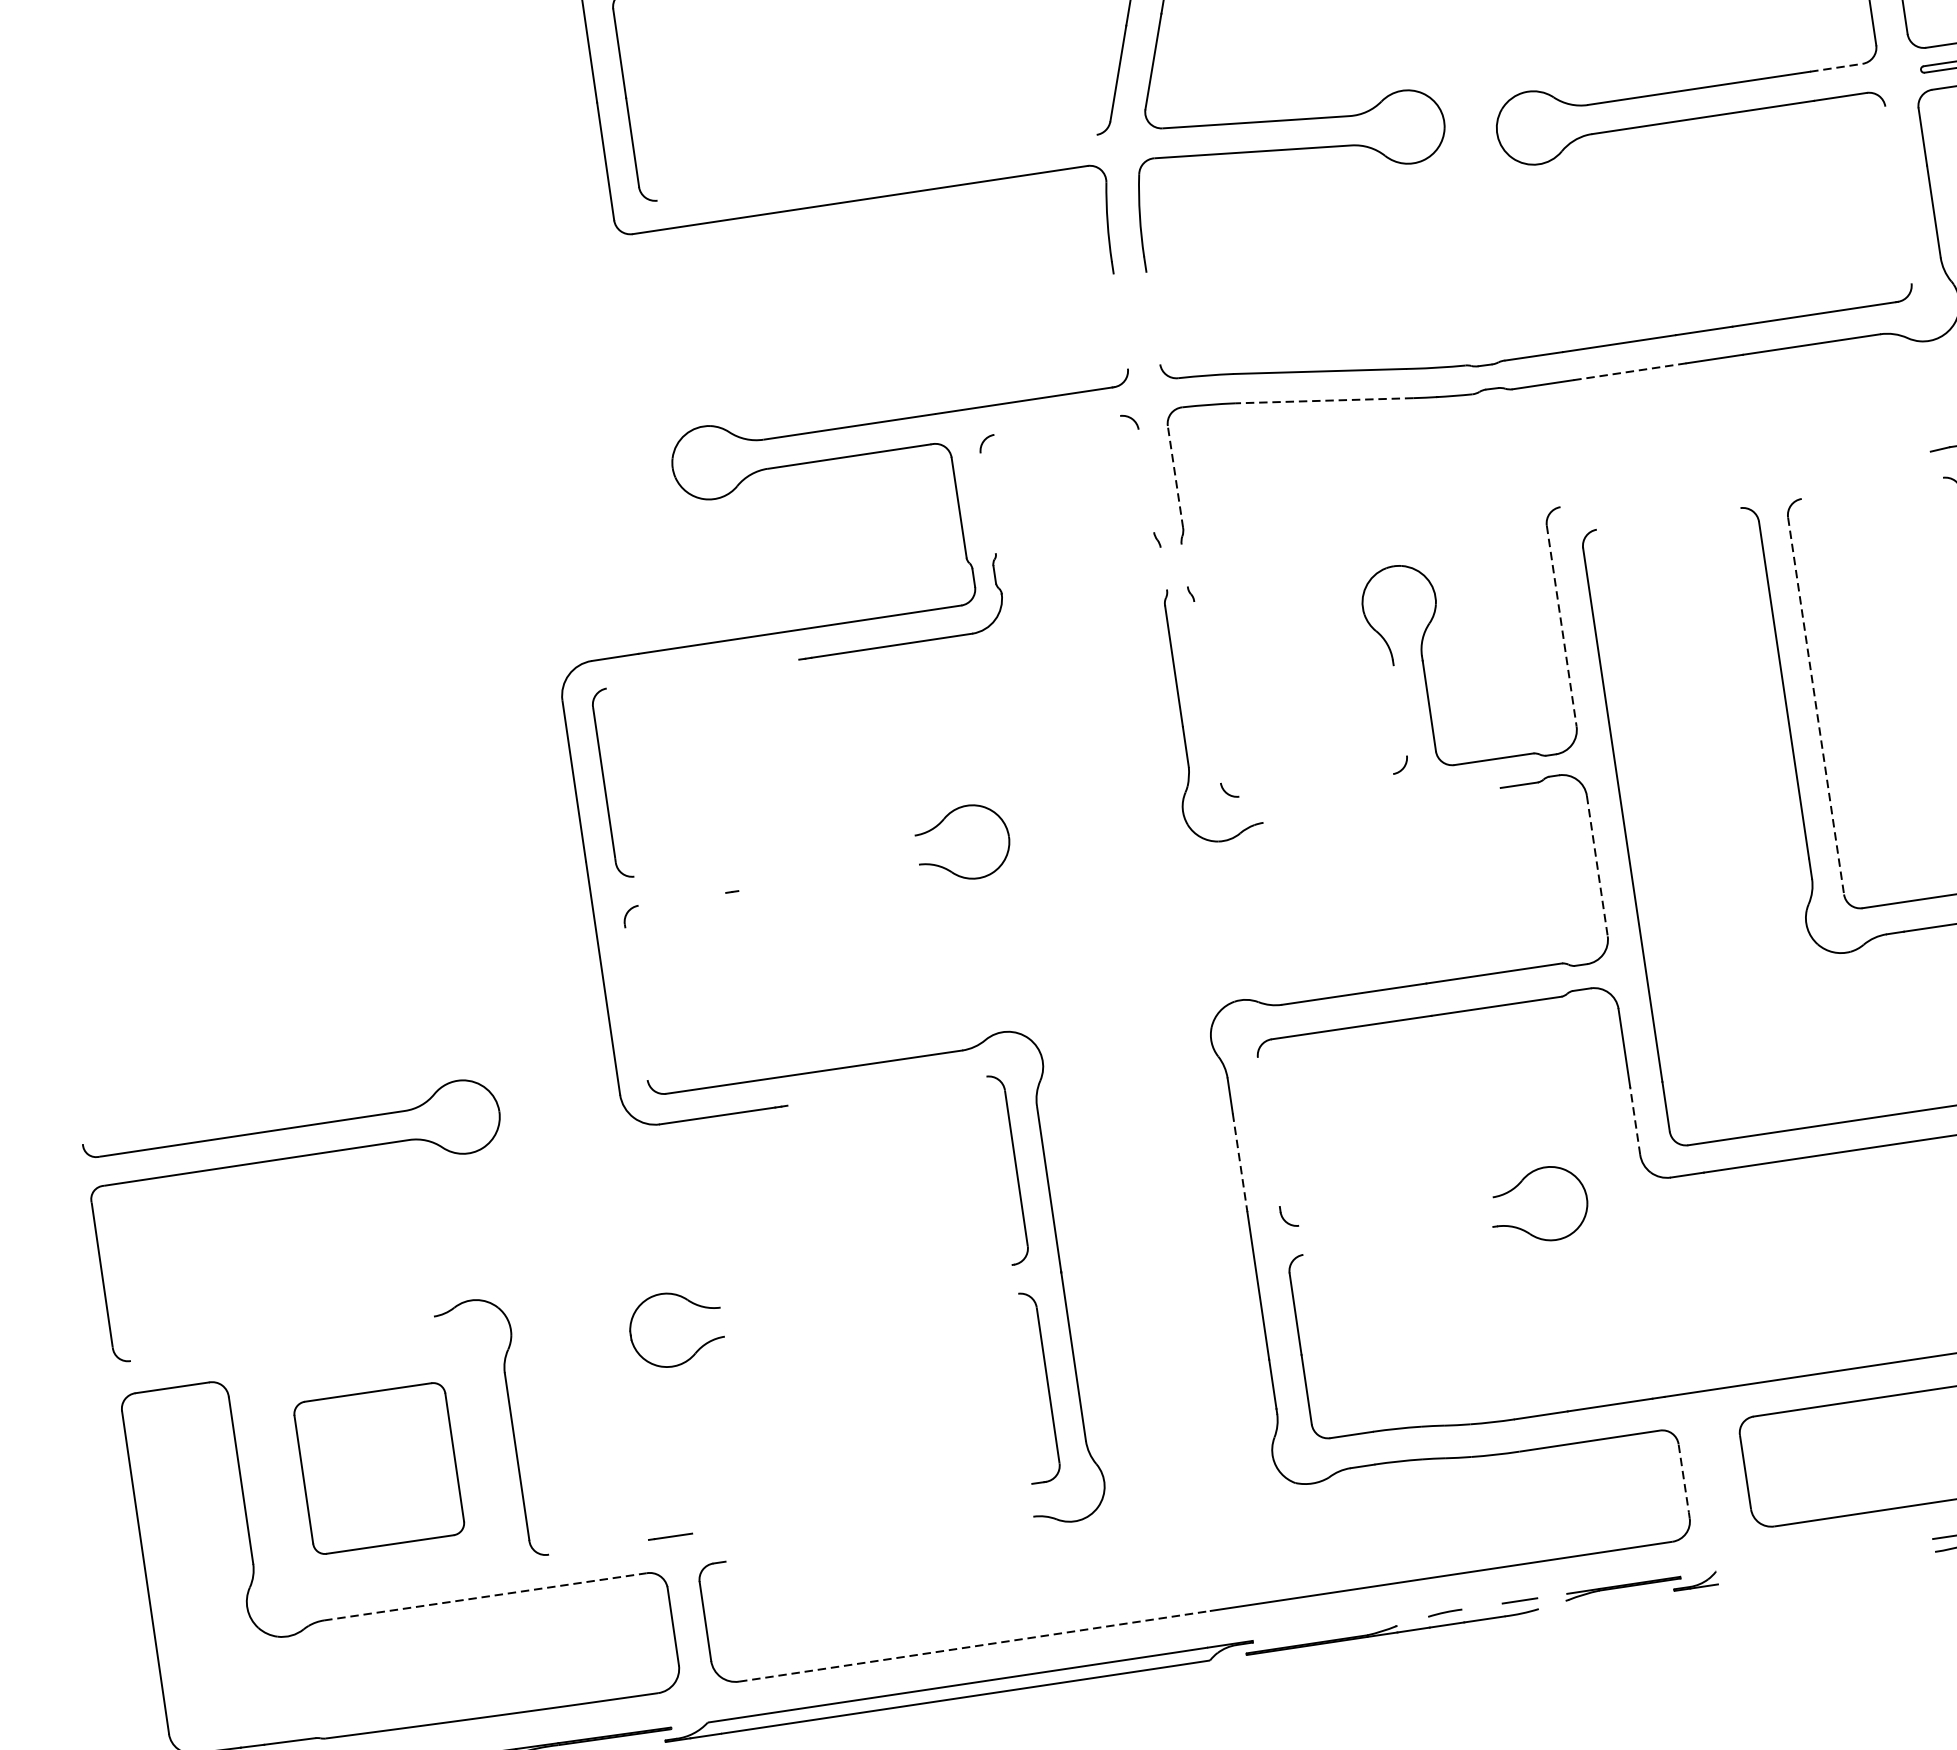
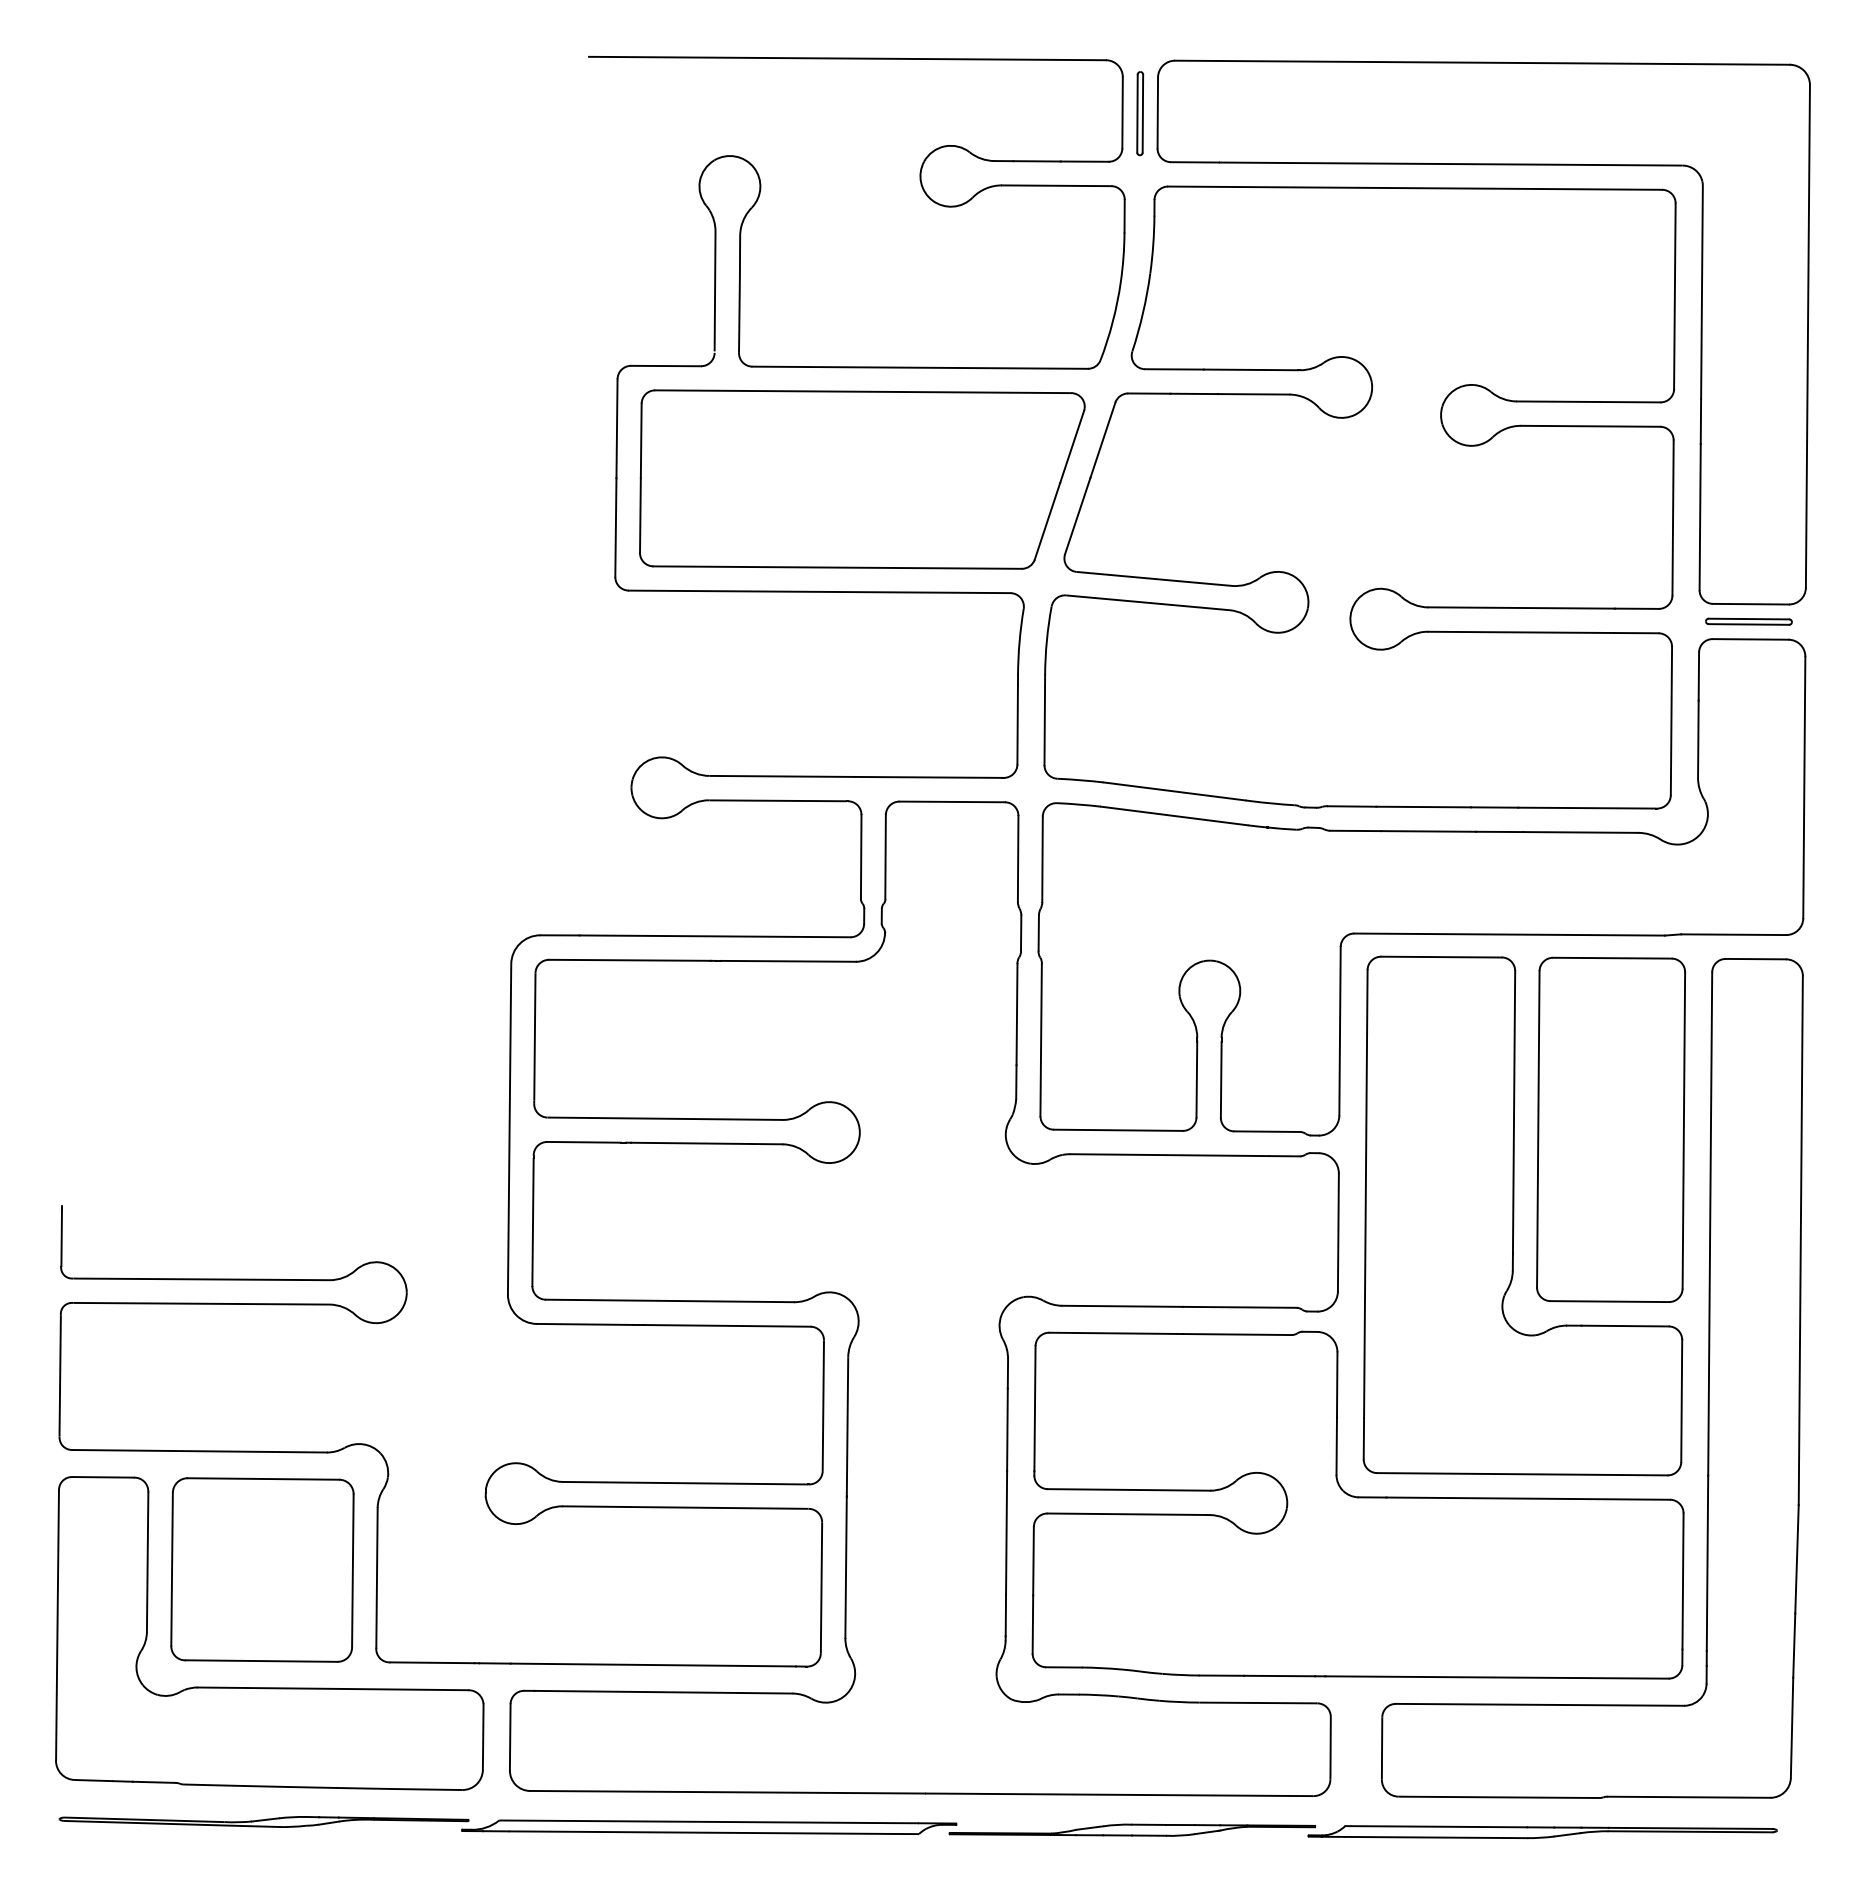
line: (1837, 67) -> (1637, 608), dashed -> solid
line: (876, 167) -> (837, 567), added
line: (1898, 194) -> (1671, 720), added
line: (1153, 318) -> (1044, 726), added
line: (1120, 321) -> (1017, 724), added
line: (1629, 371) -> (1428, 831), dashed -> solid
line: (1324, 400) -> (1174, 815), dashed -> solid
line: (1057, 424) -> (952, 801), added
line: (1175, 477) -> (1042, 859), dashed -> solid
line: (1745, 479) -> (1509, 934), added
line: (1145, 480) -> (1017, 858), added
line: (1872, 487) -> (1612, 957), added
line: (987, 502) -> (885, 856), added
line: (1668, 518) -> (1441, 956), added
line: (1184, 564) -> (1038, 932), added
line: (1164, 567) -> (1021, 932), added
line: (1562, 626) -> (1340, 1031), dashed -> solid
line: (702, 673) -> (629, 959), added
line: (1206, 693) -> (1040, 1040), added
line: (1816, 706) -> (1538, 1129), dashed -> solid
line: (1399, 710) -> (1196, 1079), added
line: (1315, 784) -> (1117, 1129), added
line: (1381, 805) -> (1169, 1155), added
line: (774, 855) -> (665, 1118), added
line: (1597, 866) -> (1338, 1232), dashed -> solid
line: (828, 877) -> (706, 1143), added
line: (681, 898) -> (583, 1141), added
line: (635, 1004) -> (532, 1222), added
line: (886, 1090) -> (726, 1325), added
line: (77, 1108) -> (61, 1236), added
line: (1634, 1120) -> (1336, 1445), dashed -> solid
line: (1268, 1132) -> (1034, 1408), added
line: (1240, 1163) -> (1007, 1430), dashed -> solid
line: (1395, 1211) -> (1128, 1489), added
line: (1397, 1241) -> (1126, 1514), added
line: (865, 1285) -> (684, 1482), added
line: (870, 1315) -> (684, 1507), added
line: (282, 1339) -> (199, 1451), added
part: (379, 1467) -> (262, 1569), size x1.43
line: (1684, 1481) -> (1330, 1748), dashed -> solid
line: (861, 1508) -> (652, 1664), added
line: (879, 1538) -> (663, 1691), added
line: (598, 1546) -> (432, 1662), added
line: (1824, 1554) -> (1436, 1826), added
line: (1826, 1568) -> (1436, 1837), added
line: (485, 1596) -> (333, 1688), dashed -> solid
line: (1552, 1596) -> (1207, 1825), added
line: (1552, 1605) -> (1206, 1832), added
line: (1482, 1606) -> (1149, 1824), added
line: (1411, 1620) -> (1089, 1827), added
line: (975, 1646) -> (728, 1792), dashed -> solid

